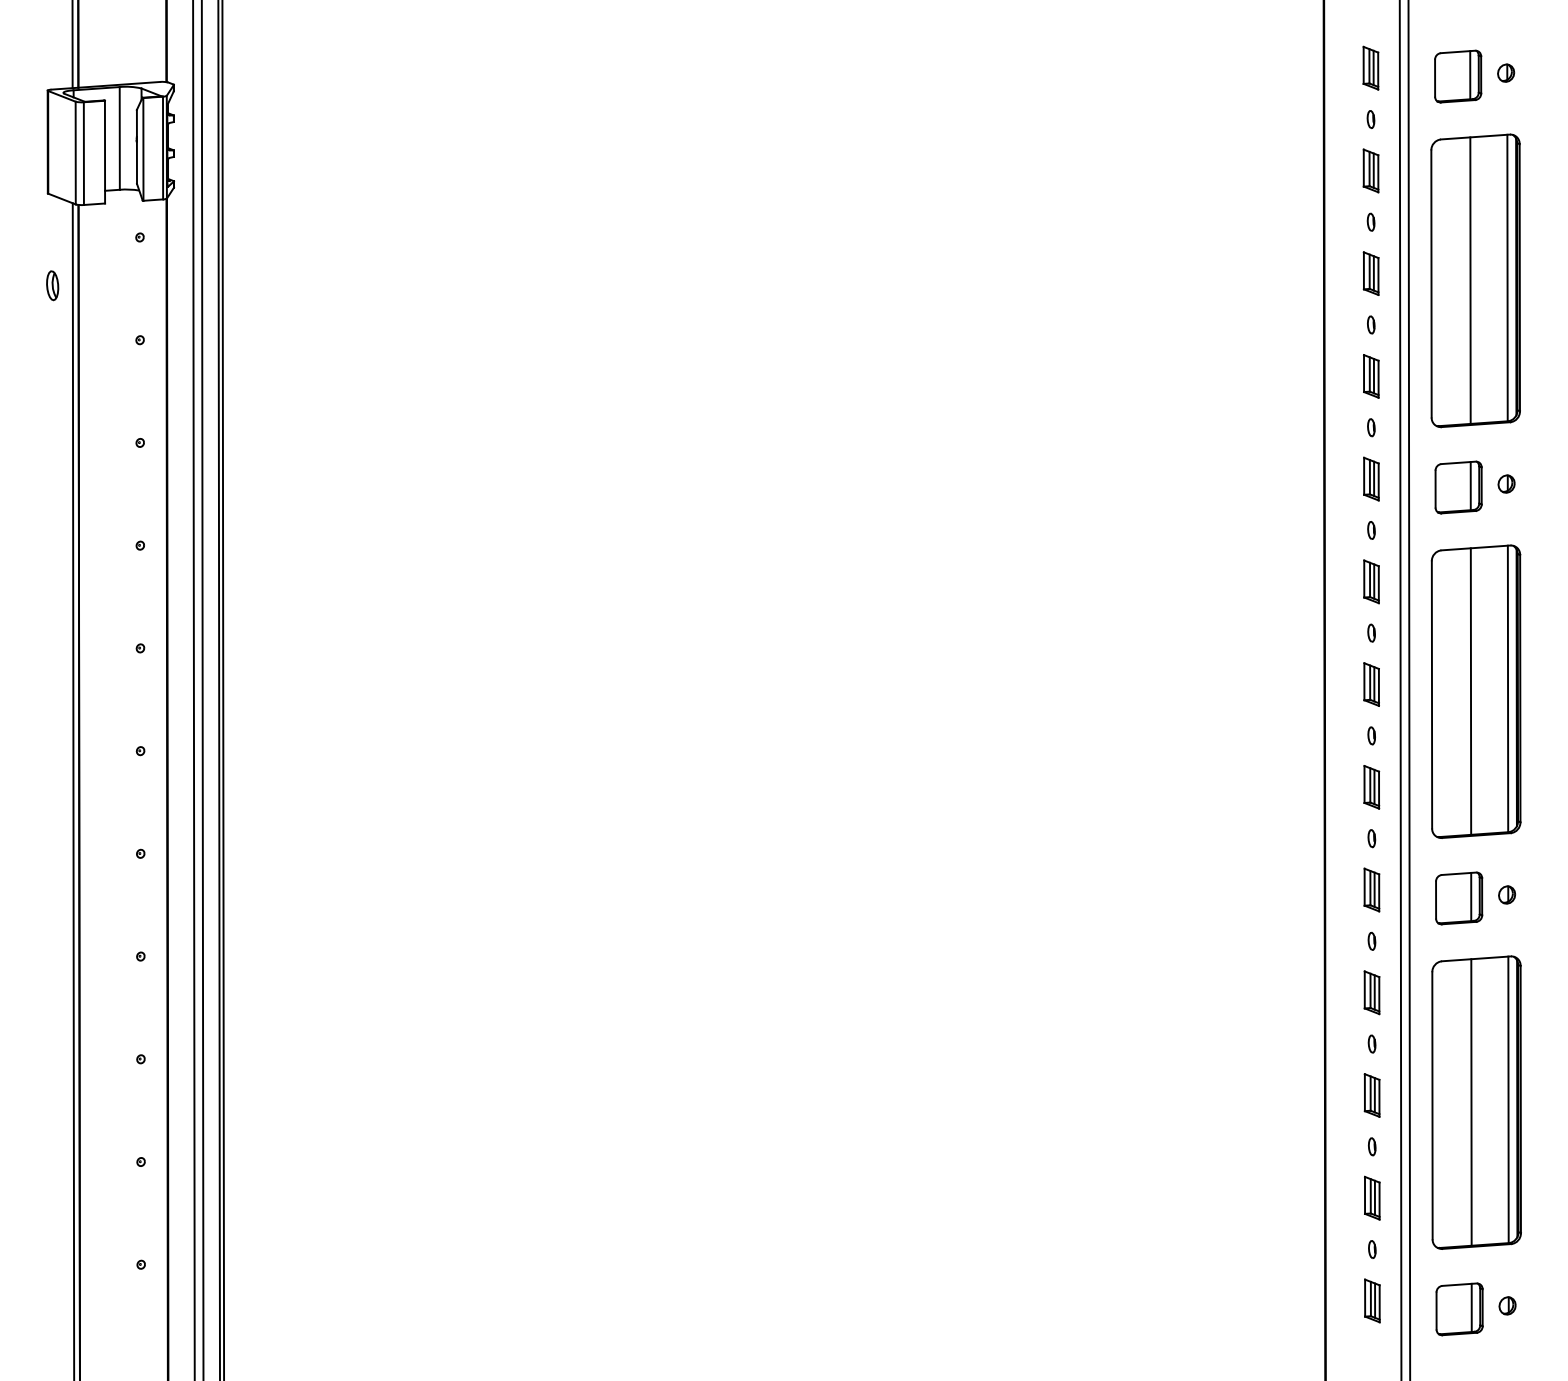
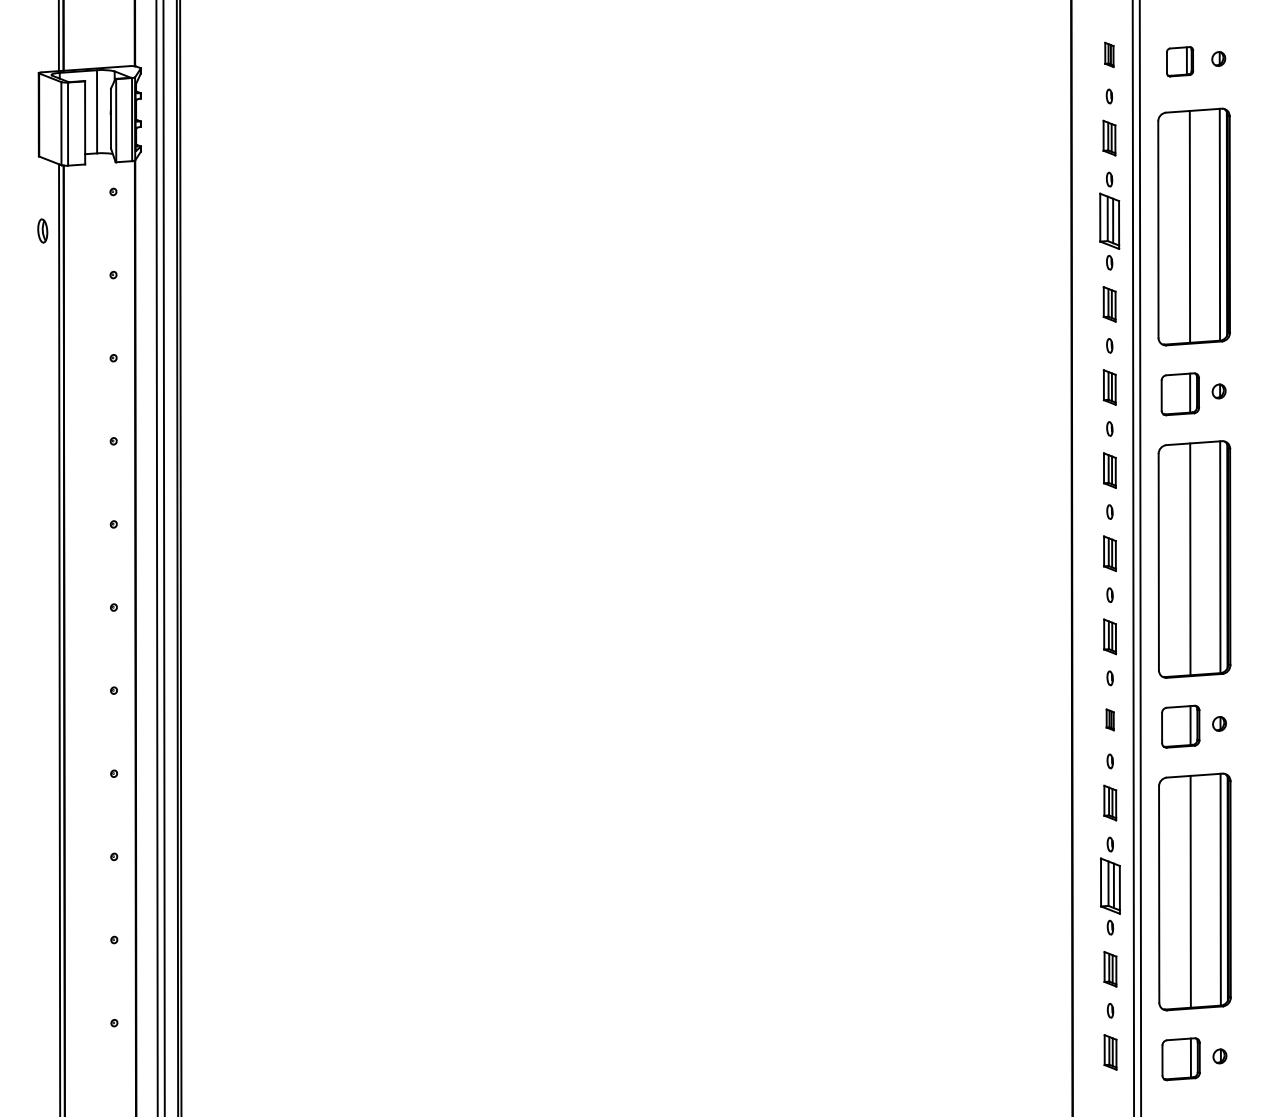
part: (1370, 67) -> (1109, 54), size x0.7
part: (1458, 76) -> (1180, 61), size x0.7
part: (1370, 273) -> (1109, 221), size x1.6
part: (1371, 889) -> (1109, 719), size x0.6
part: (1371, 1095) -> (1109, 886), size x1.6

